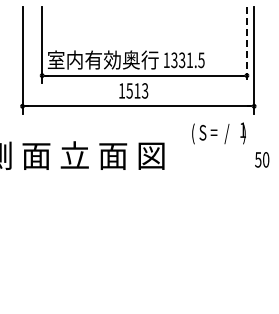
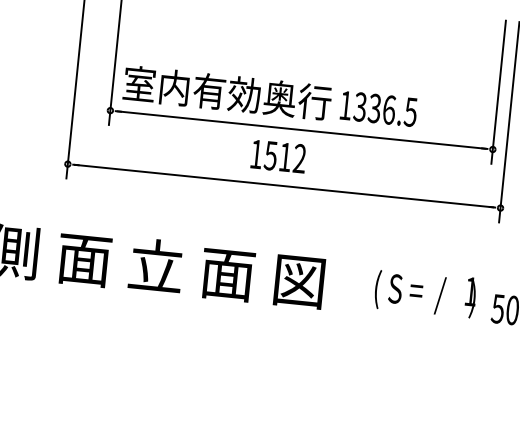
line: (246, 45) -> (497, 93), dashed -> solid
text: (189, 60) -> (388, 110), 1331.5 -> 1336.5
text: (145, 90) -> (300, 158), 1513 -> 1512
text: (218, 133) -> (424, 293), moved

